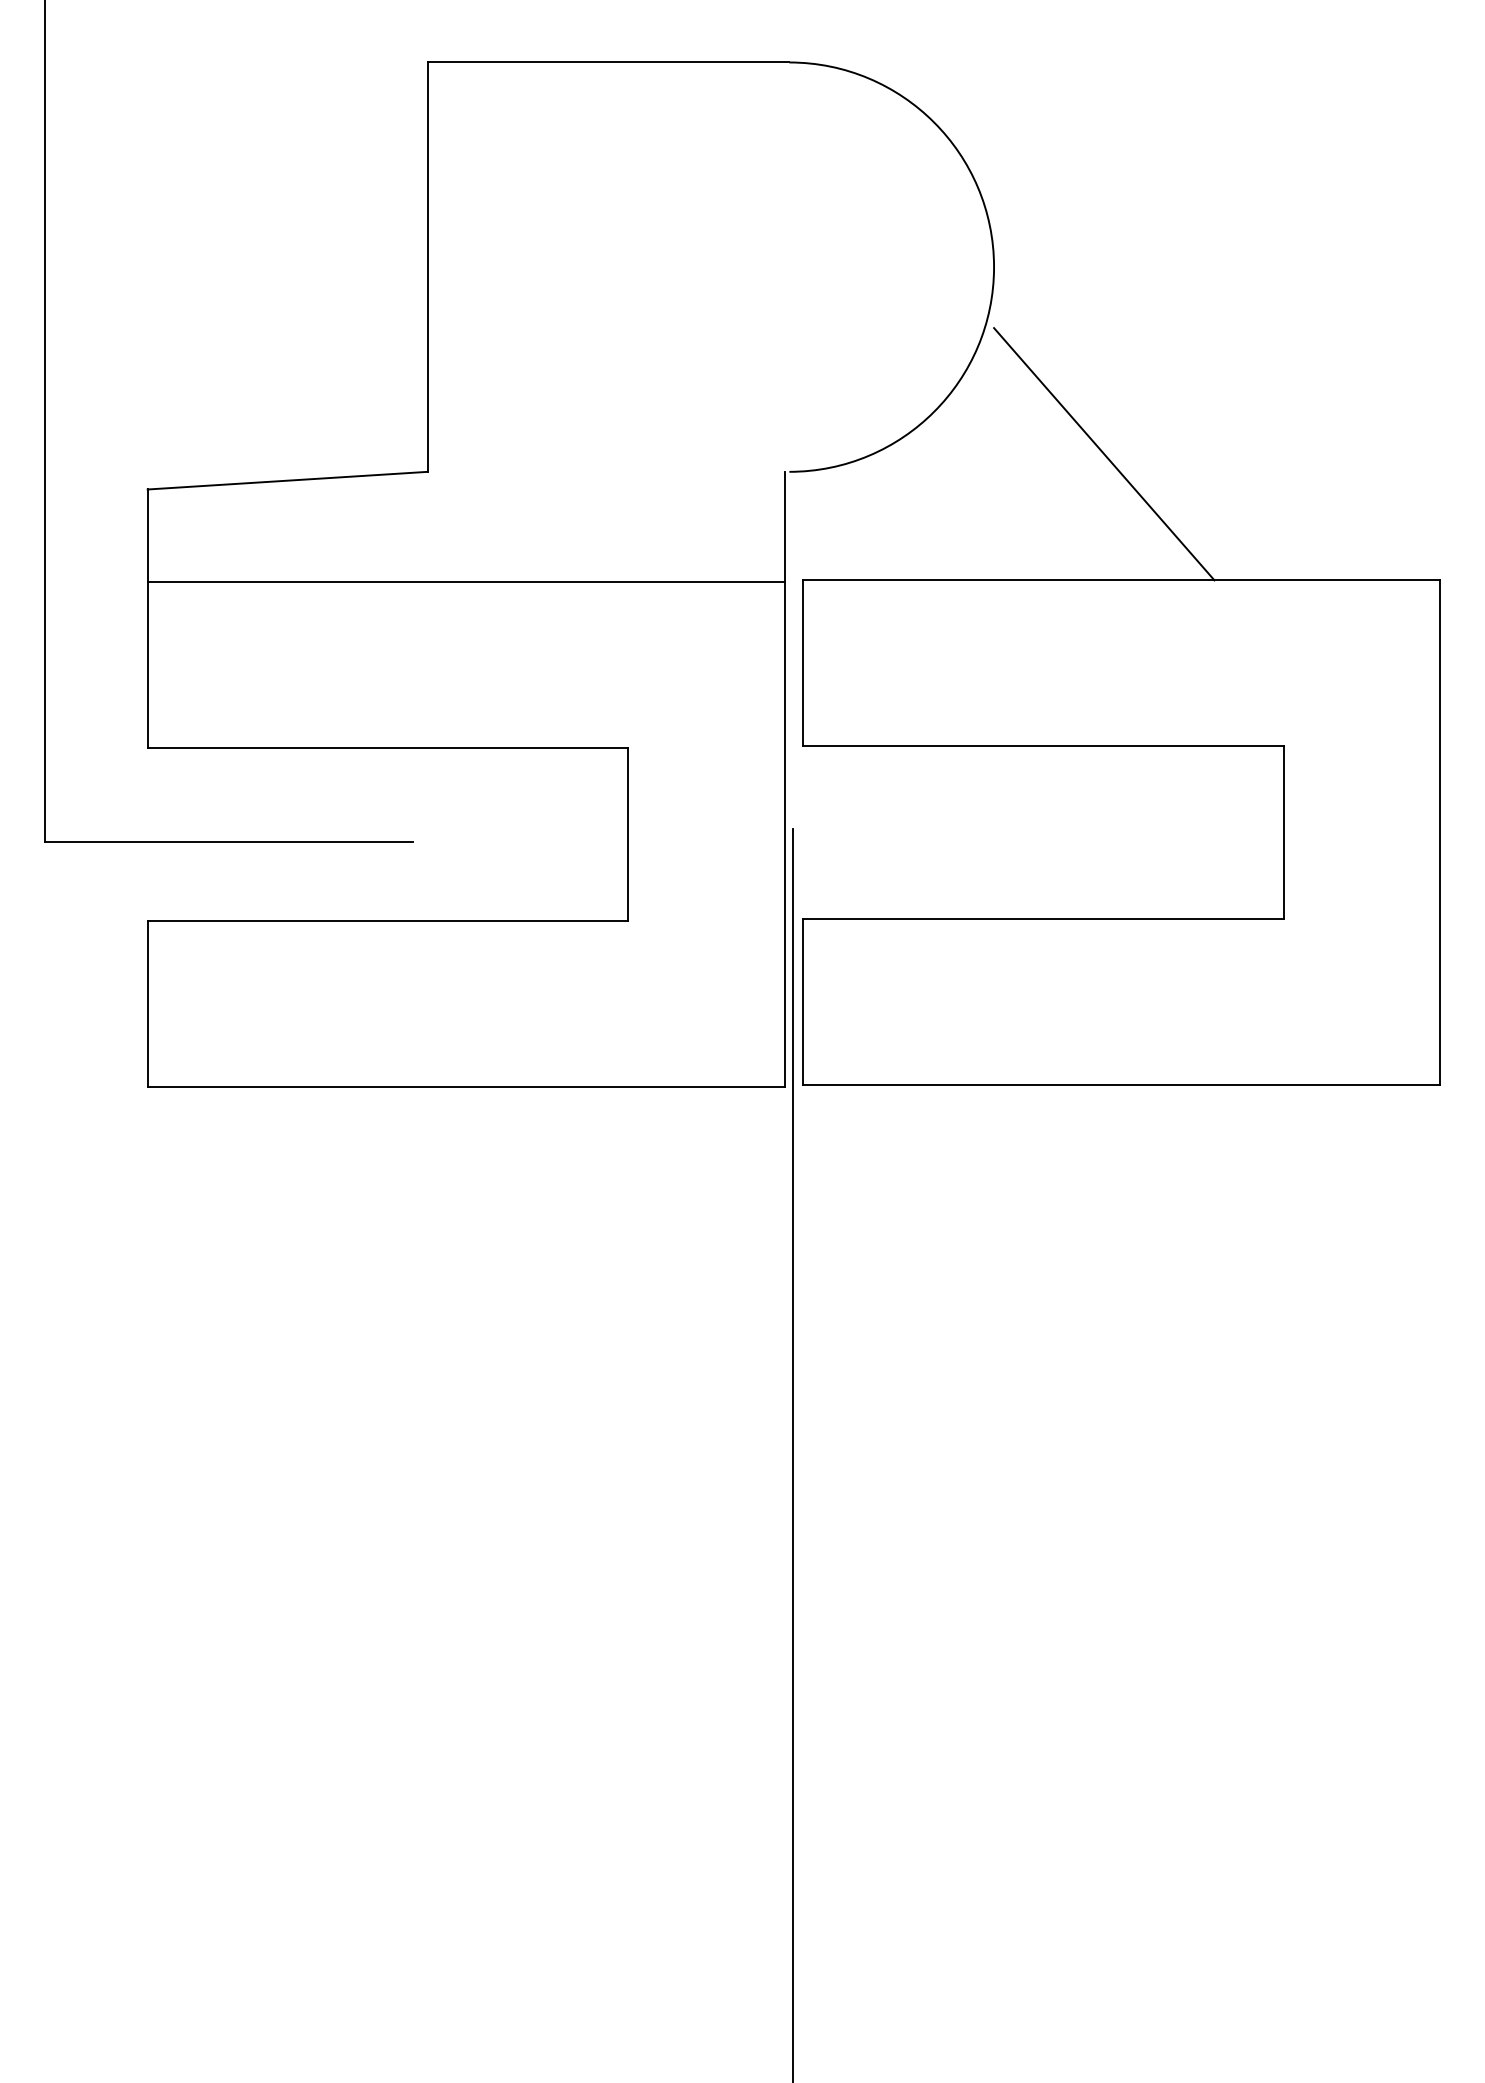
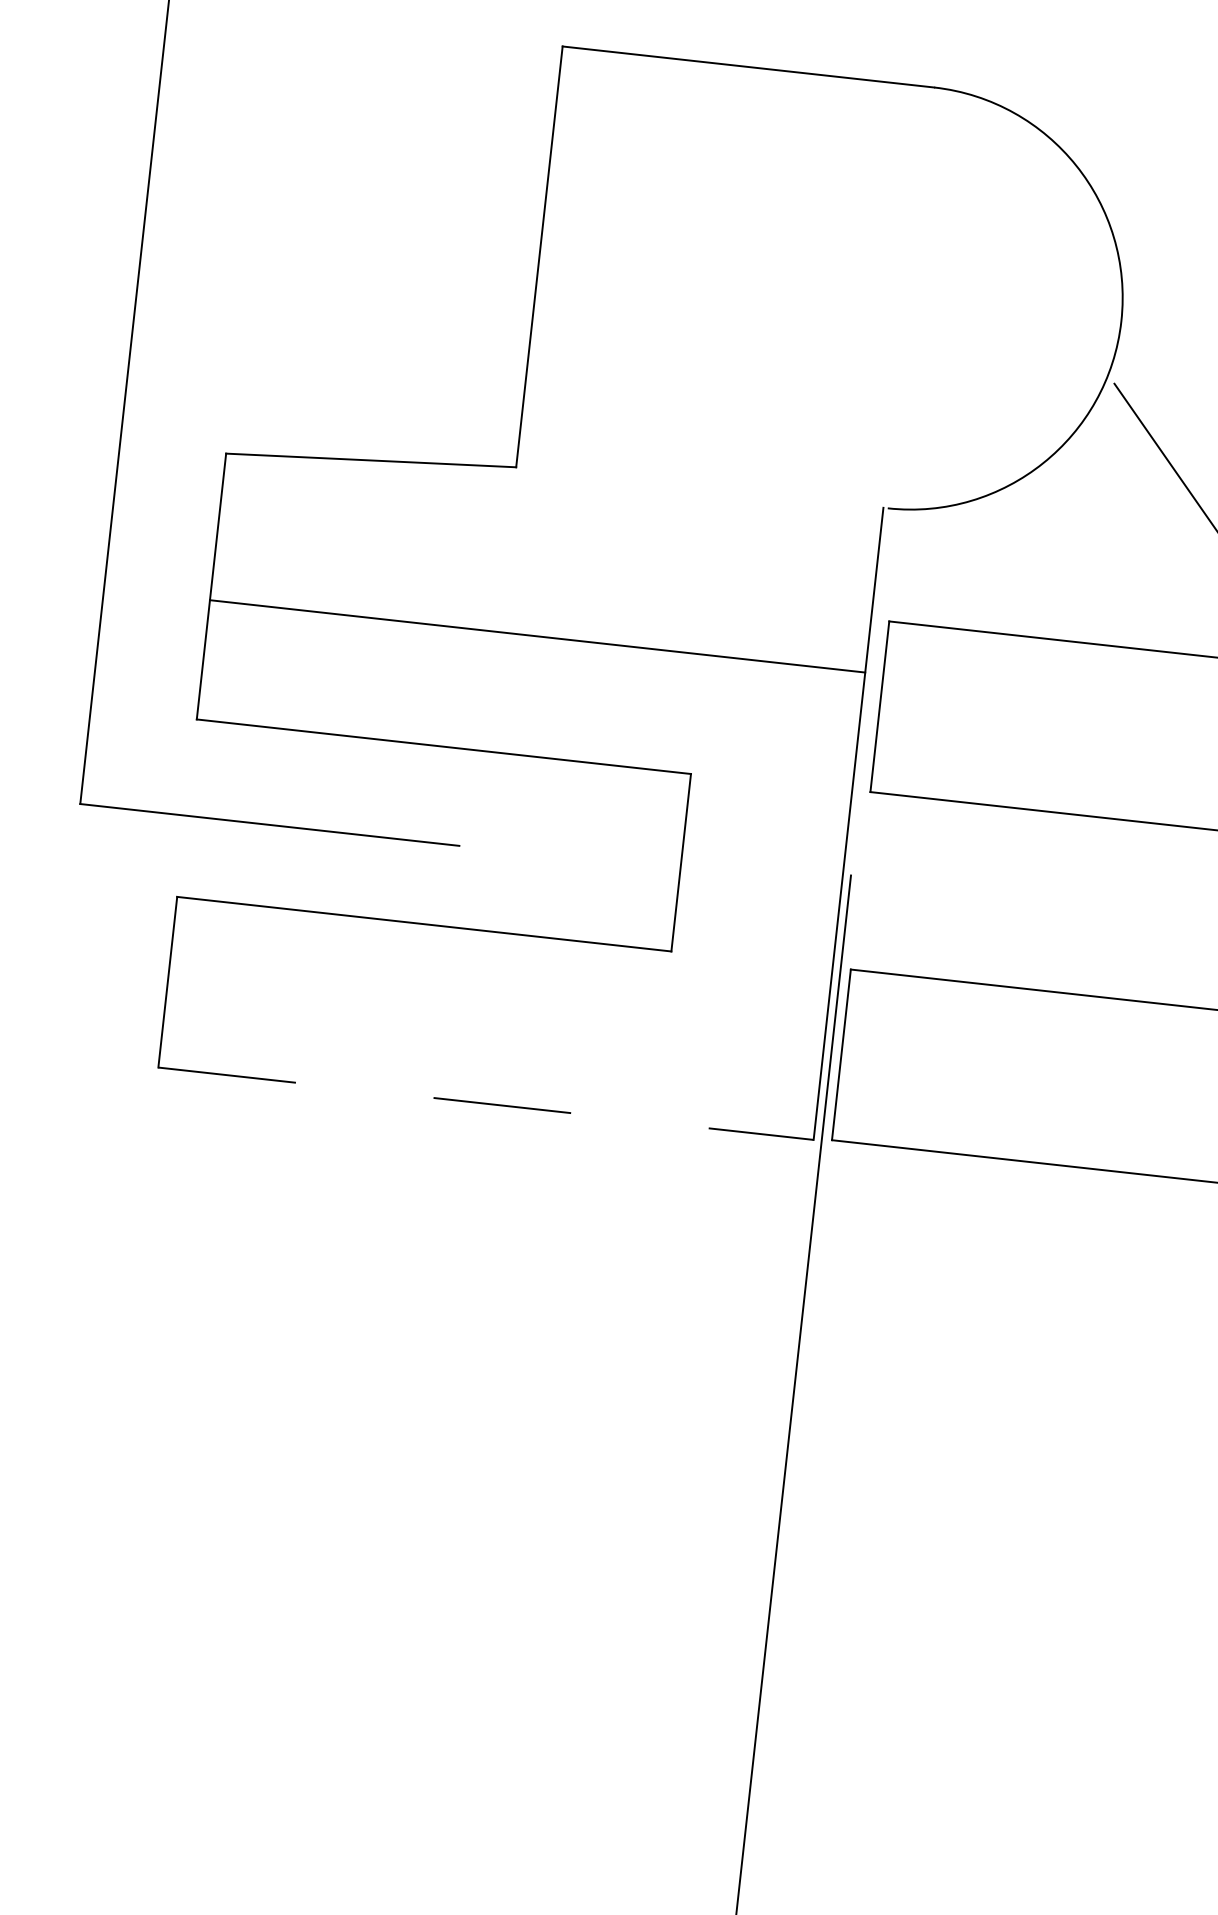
line: (466, 582) -> (537, 636), moved
line: (466, 1086) -> (486, 1103), solid -> dashed

